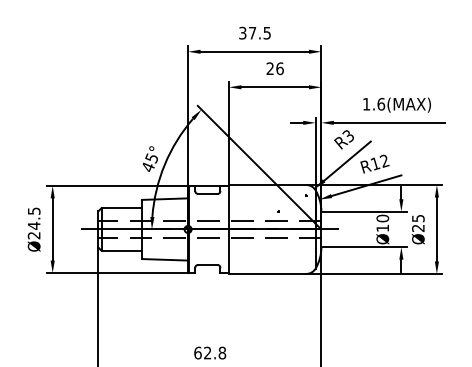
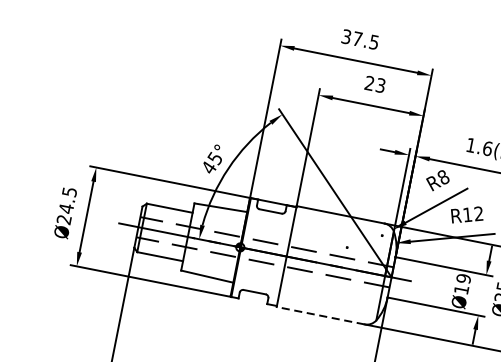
text: (279, 68) -> (380, 85), 26 -> 23
text: (348, 136) -> (443, 177), R3 -> R8
text: (382, 218) -> (463, 278), Ø10 -> Ø19
line: (267, 273) -> (320, 315), solid -> dashed

